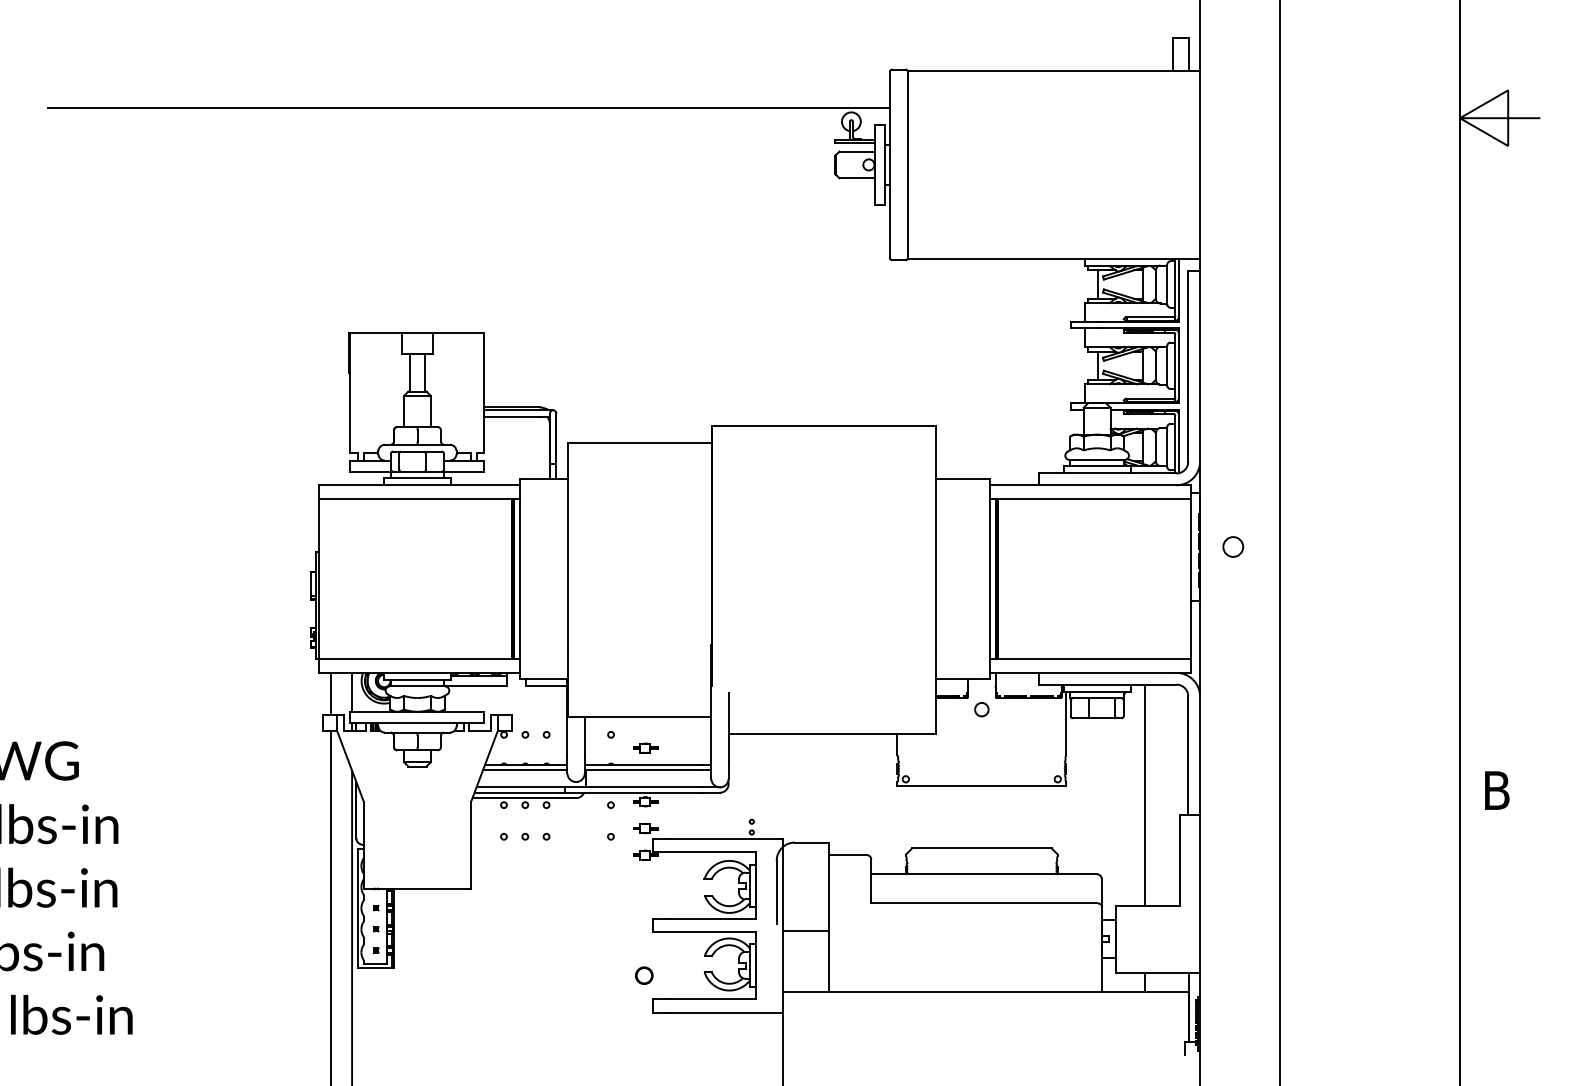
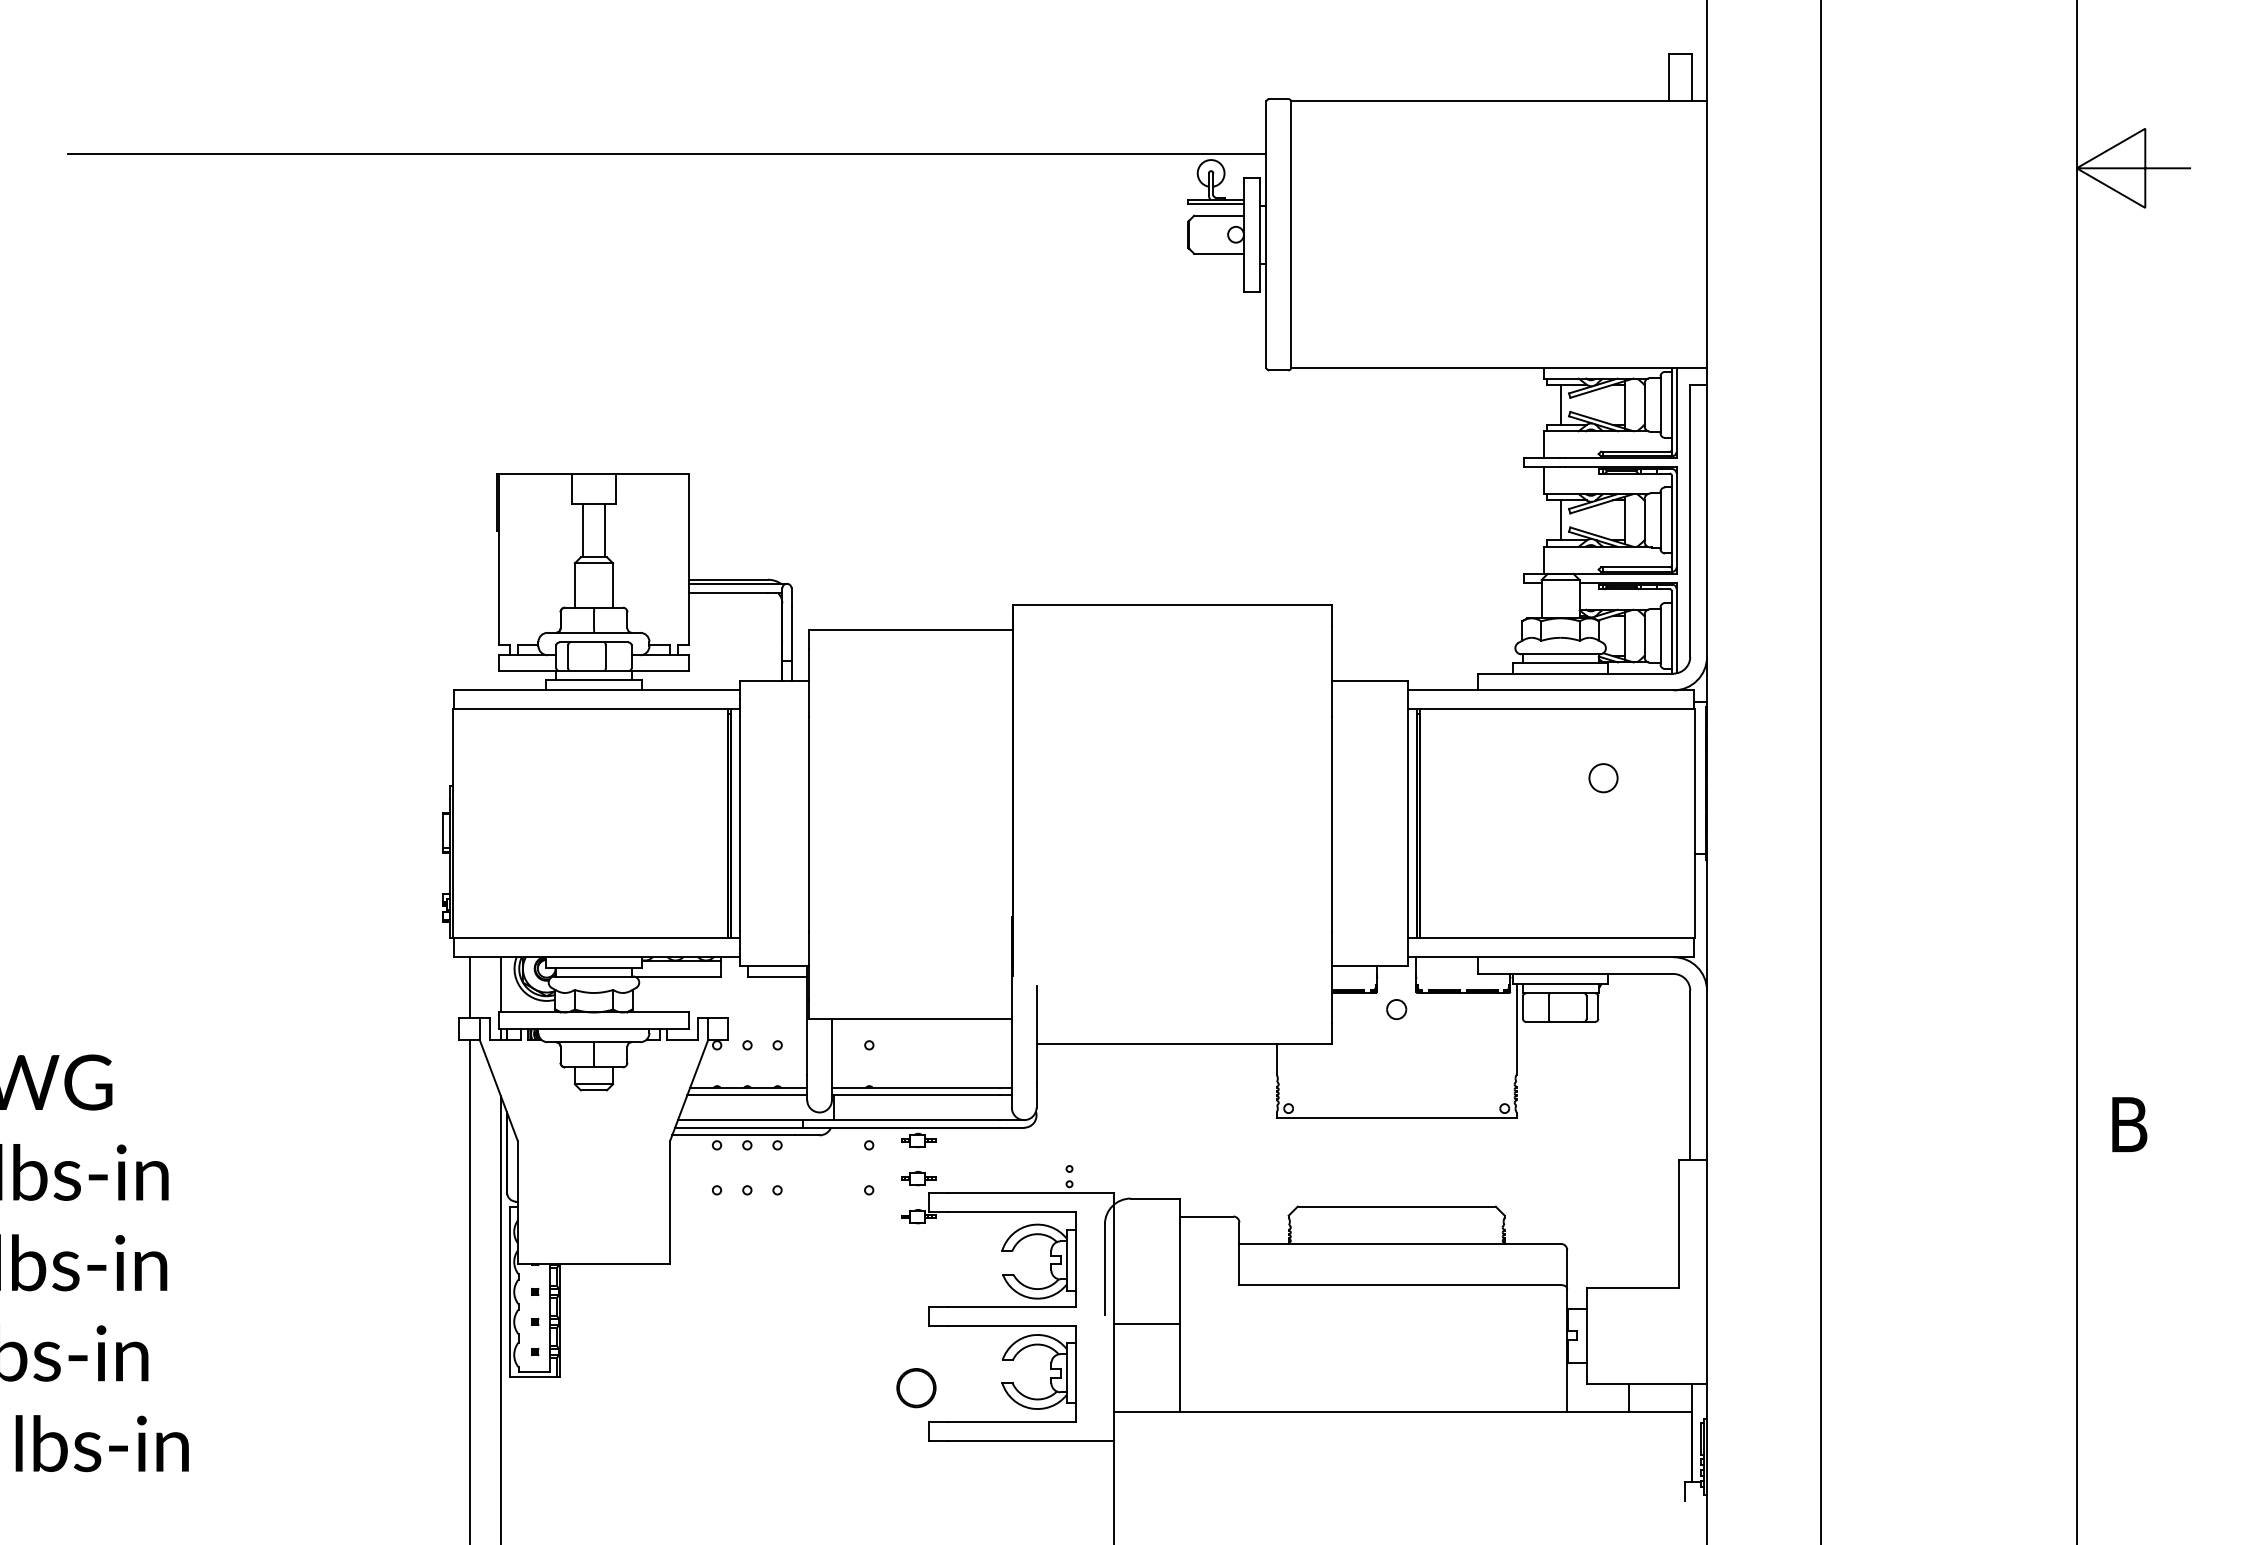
circle: (1233, 546) -> (1603, 777), moved
part: (645, 747) -> (918, 1063), removed
line: (1145, 794) -> (1629, 1130), removed
circle: (644, 975) -> (916, 1387), size x1.6

